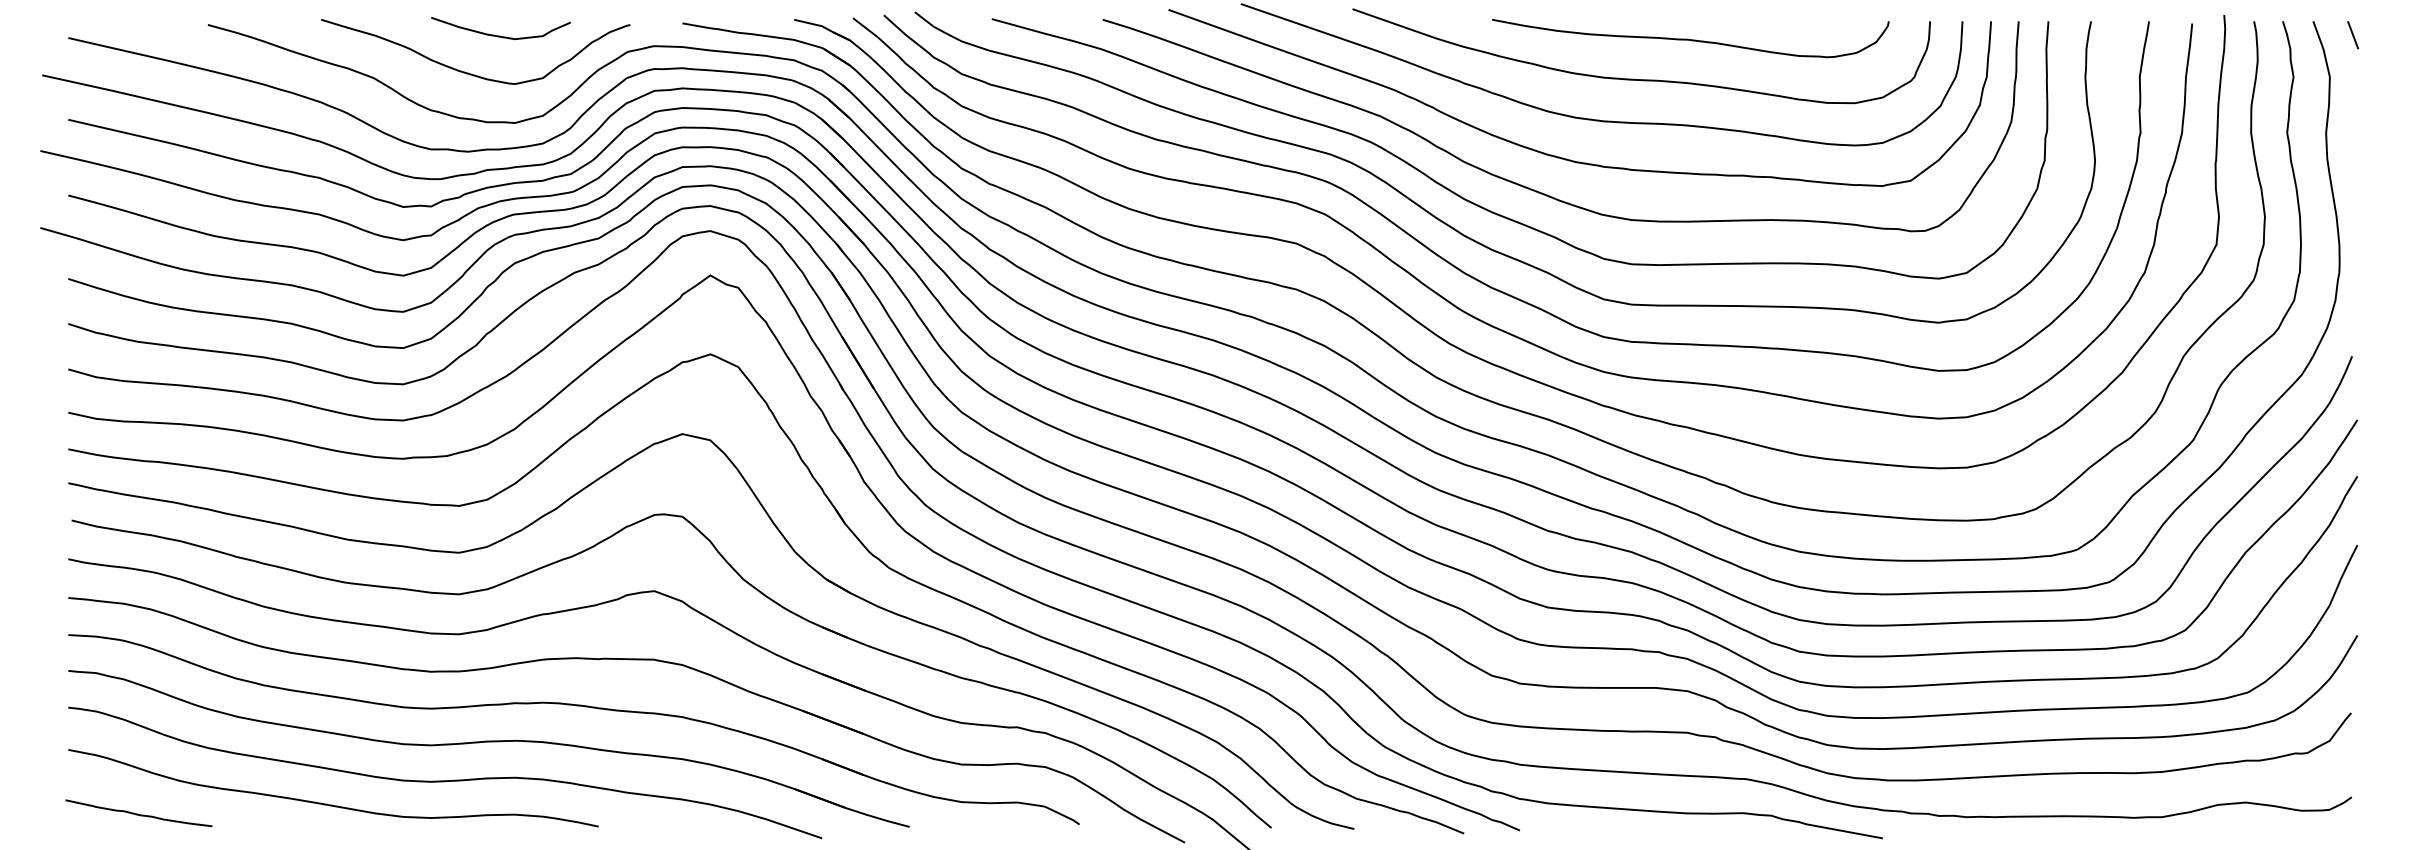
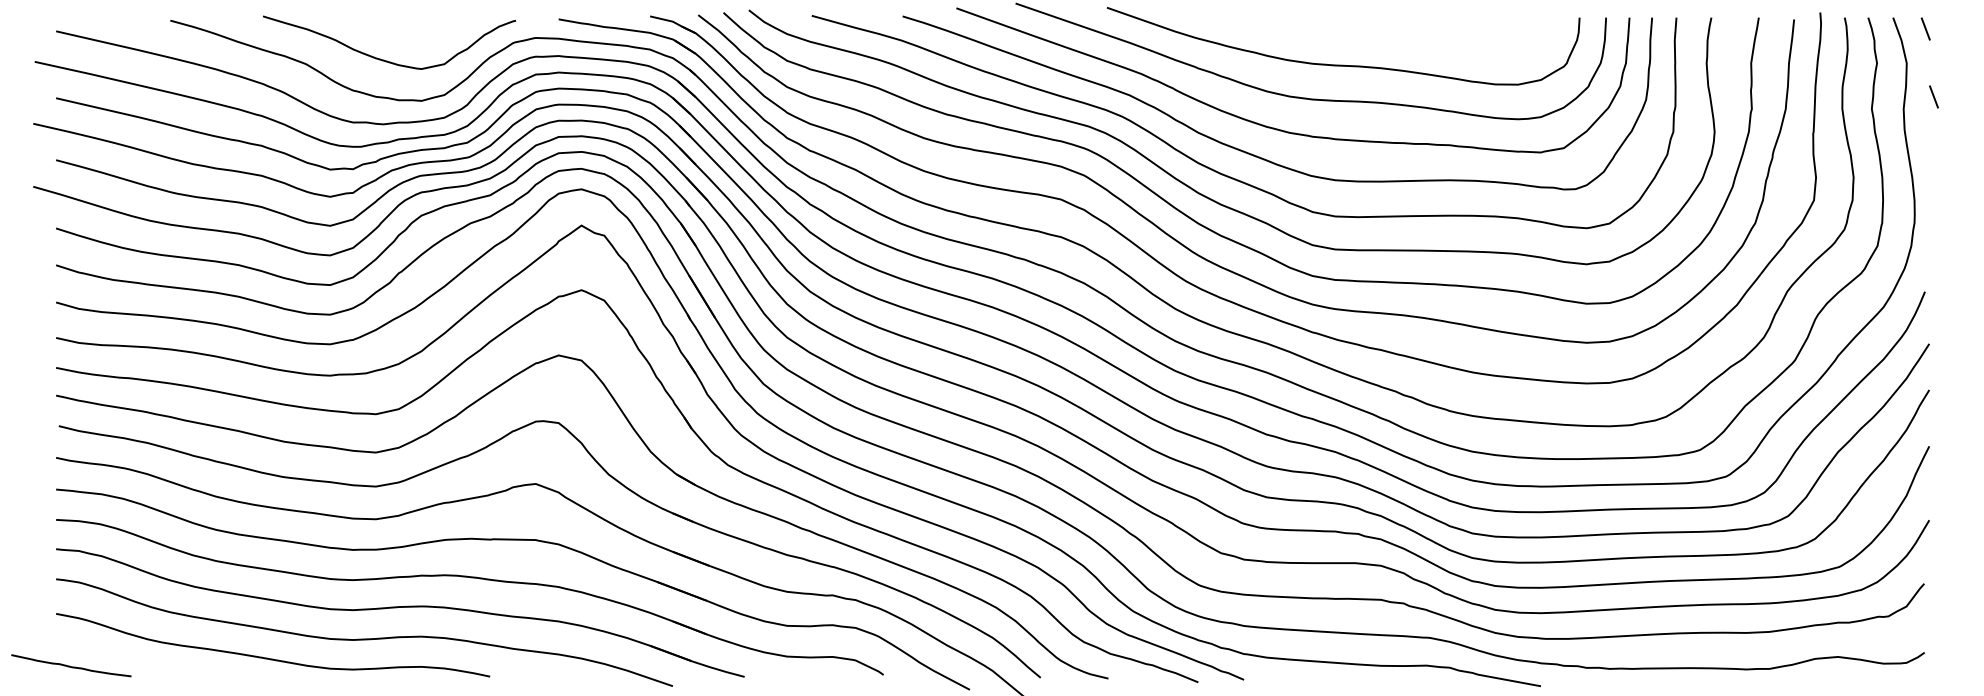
curve: (500, 35) -> (409, 29), removed
curve: (1690, 39) -> (1383, 32), removed
line: (2362, 118) -> (1933, 97), added
curve: (137, 813) -> (70, 665), moved

